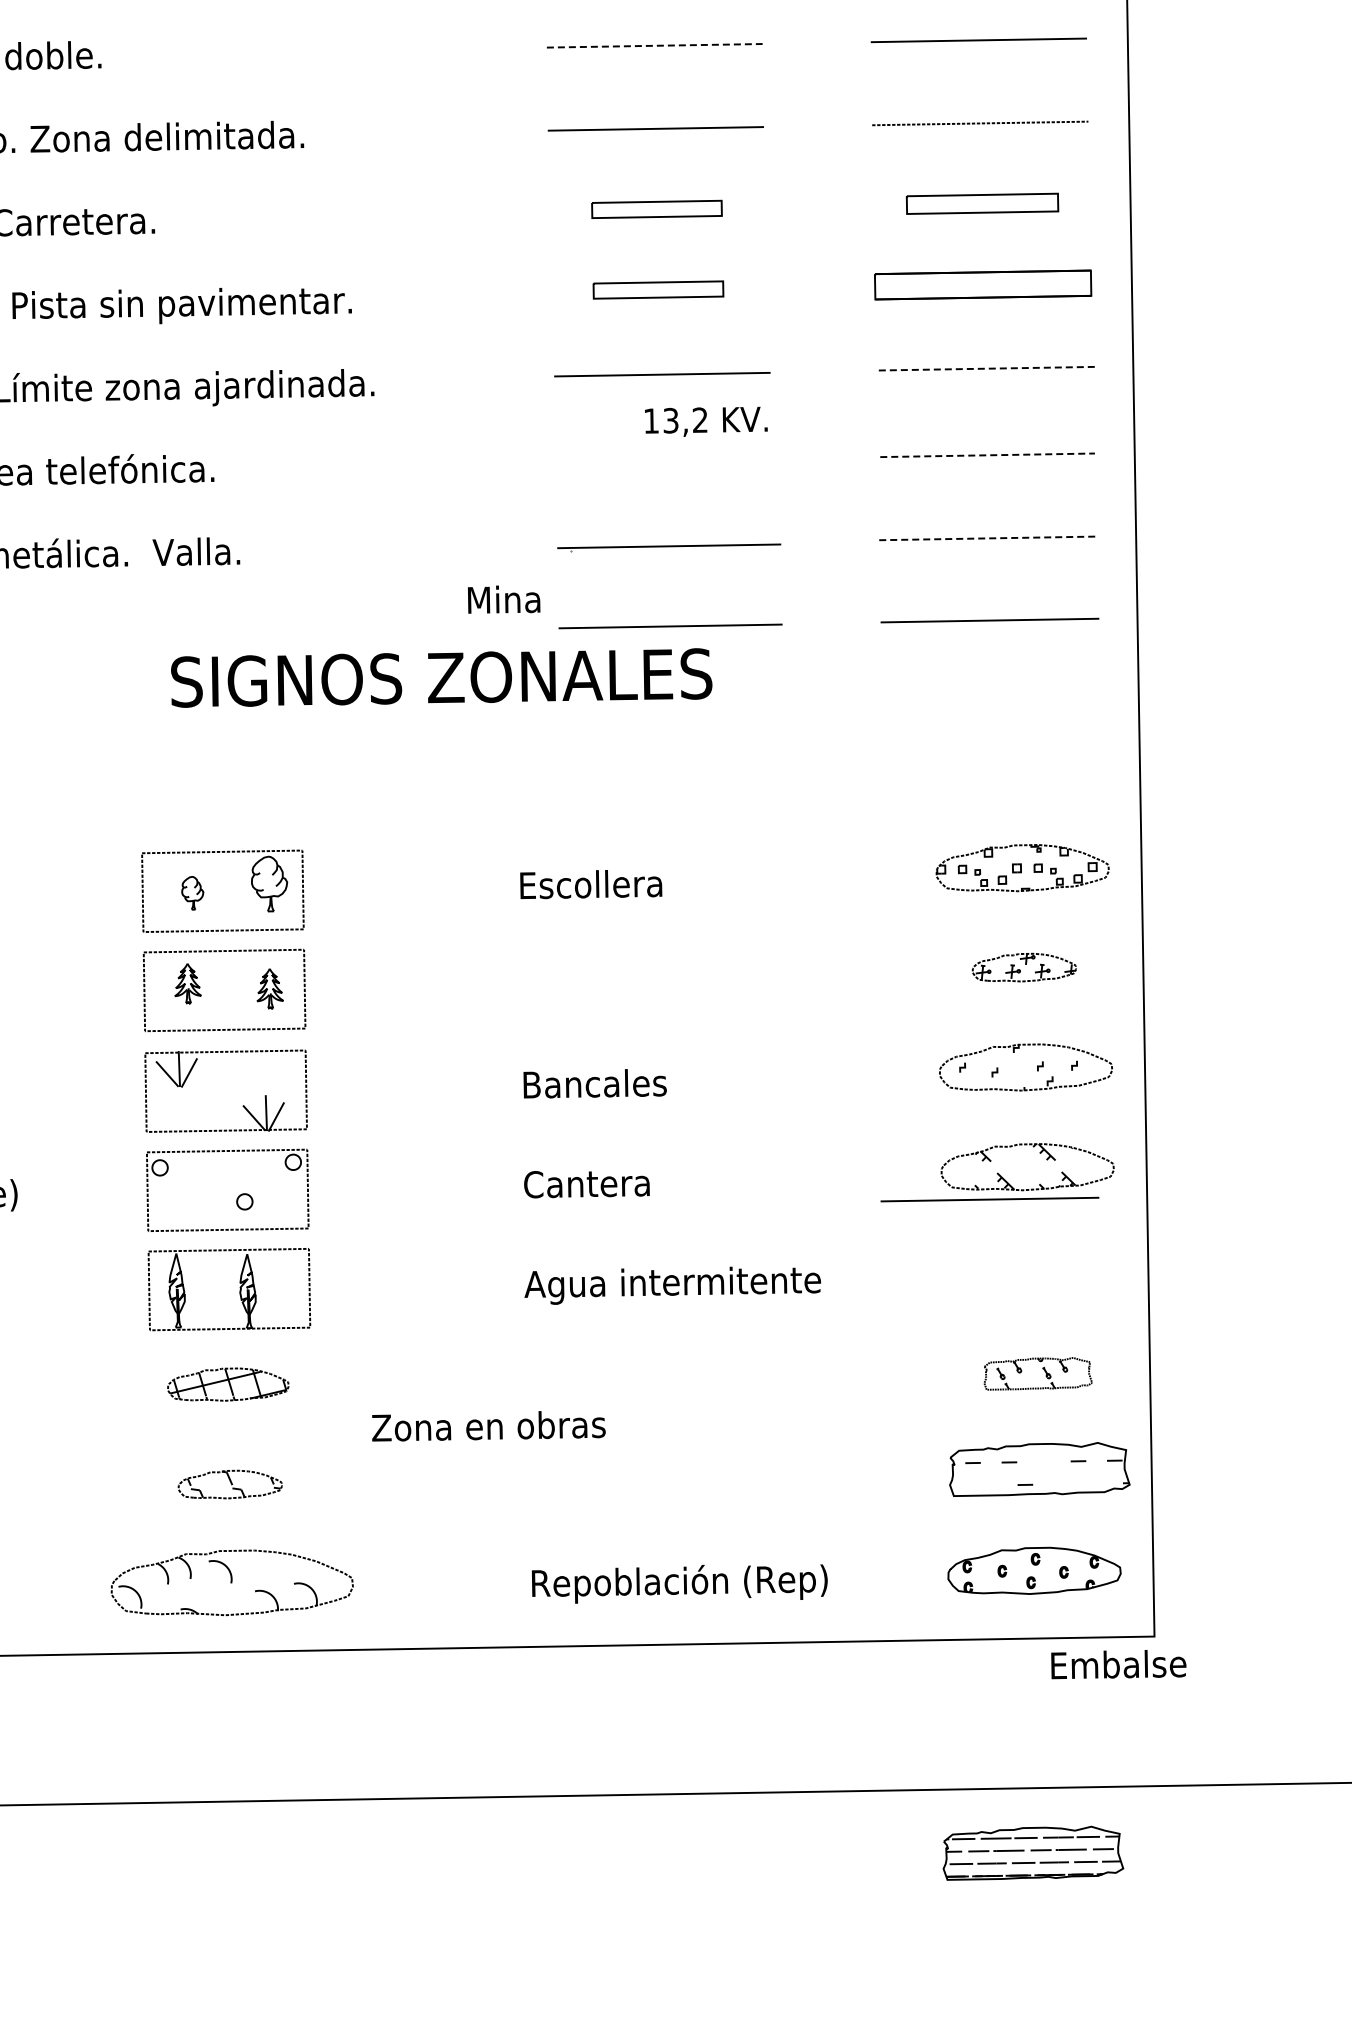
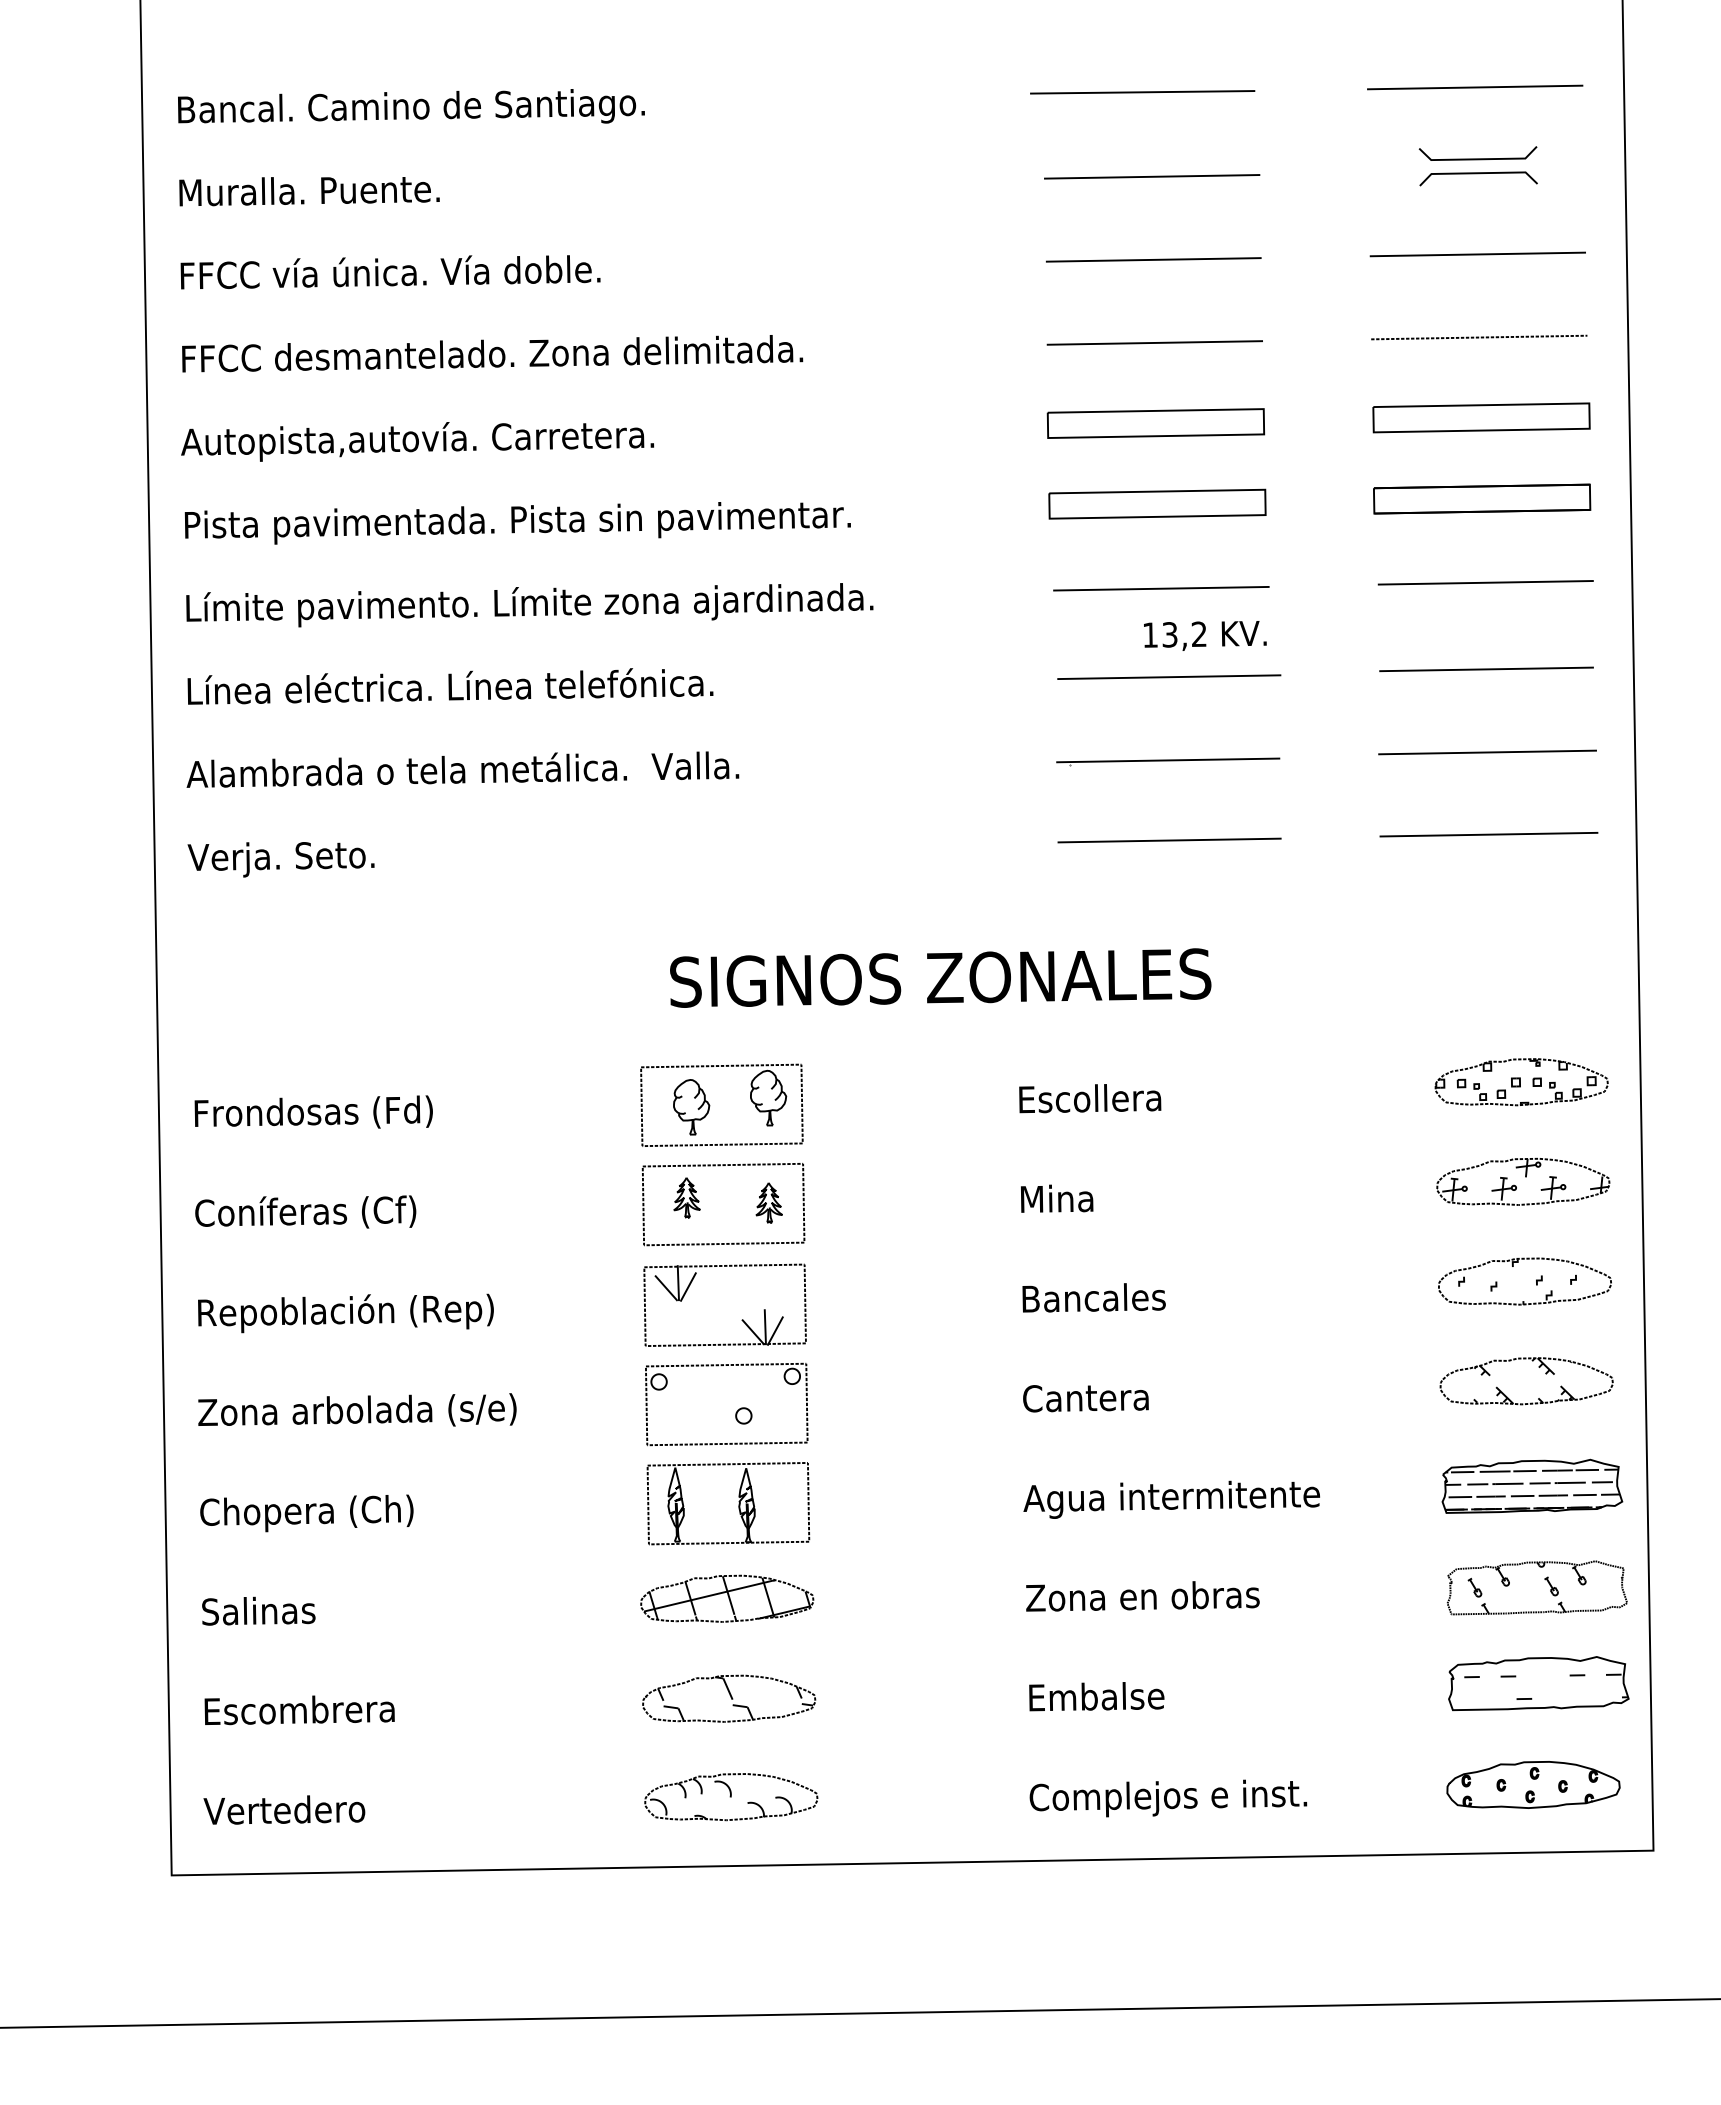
line: (654, 45) -> (1153, 259), dashed -> solid
part: (982, 203) -> (1481, 417), size x1.43
part: (656, 209) -> (1155, 423), size x1.67
part: (658, 289) -> (1157, 503), size x1.67
line: (987, 368) -> (1486, 582), dashed -> solid
line: (988, 455) -> (1487, 669), dashed -> solid
line: (670, 462) -> (1169, 676), added
line: (989, 538) -> (1488, 752), dashed -> solid
text: (504, 599) -> (1057, 1198), moved
text: (441, 677) -> (940, 977), moved
part: (192, 893) -> (691, 1107), size x1.67
part: (1024, 967) -> (1523, 1181), size x1.67
line: (989, 1199) -> (1488, 1413), removed
part: (1037, 1373) -> (1536, 1587), size x1.67
part: (228, 1384) -> (727, 1598), size x1.43
text: (488, 1426) -> (1142, 1596), moved
part: (230, 1484) -> (729, 1698), size x1.67
part: (232, 1583) -> (731, 1797), size x0.71
text: (678, 1583) -> (1177, 1797), Repoblación (Rep) -> Complejos e inst.
text: (1118, 1664) -> (1096, 1696), moved
part: (1033, 1852) -> (1532, 1485), moved

